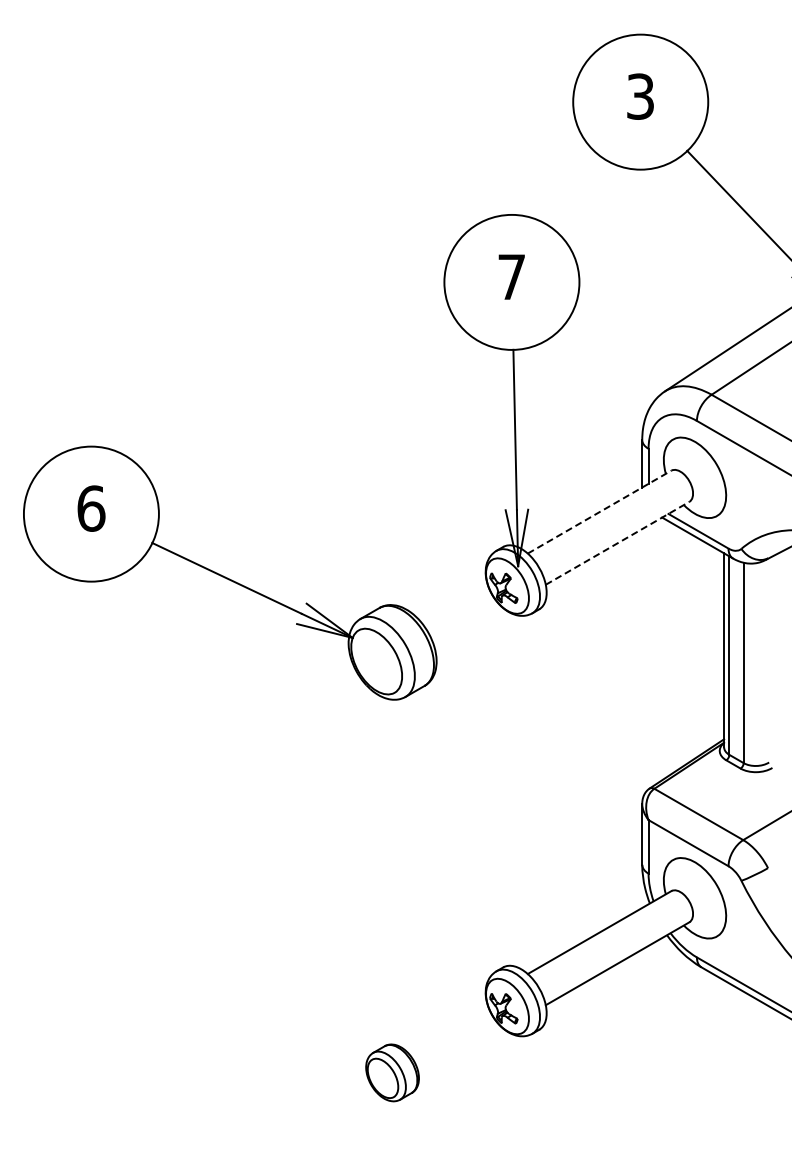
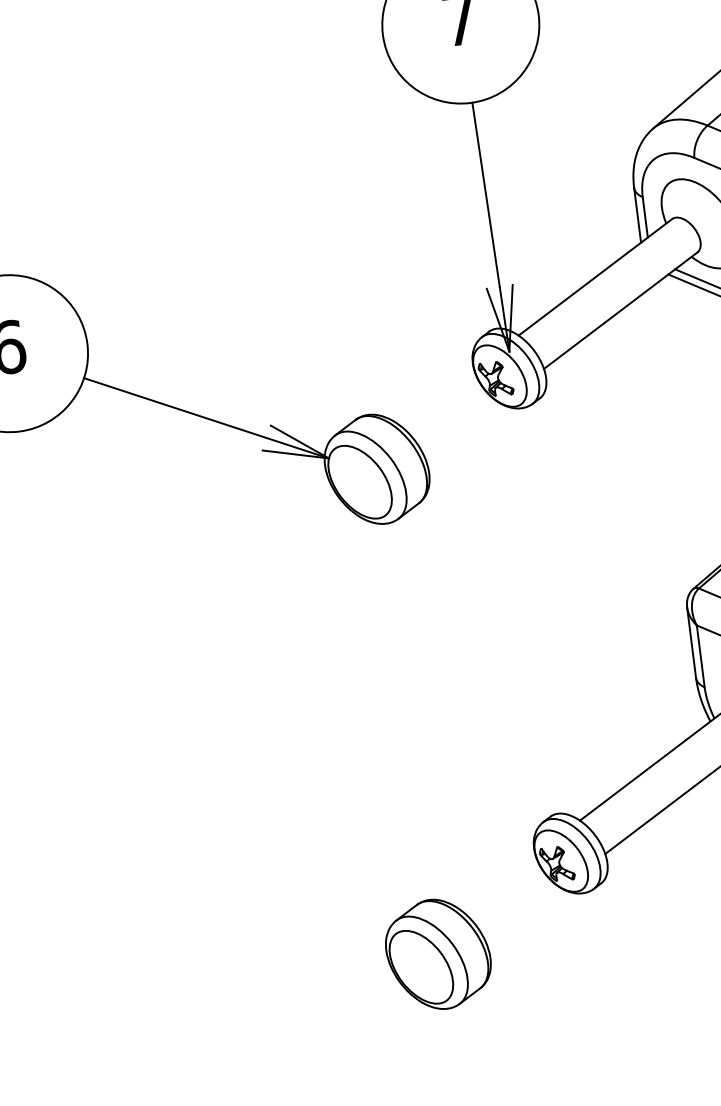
line: (599, 512) -> (595, 277), dashed -> solid
line: (617, 543) -> (620, 310), dashed -> solid
part: (392, 1072) -> (438, 953), size x1.67

